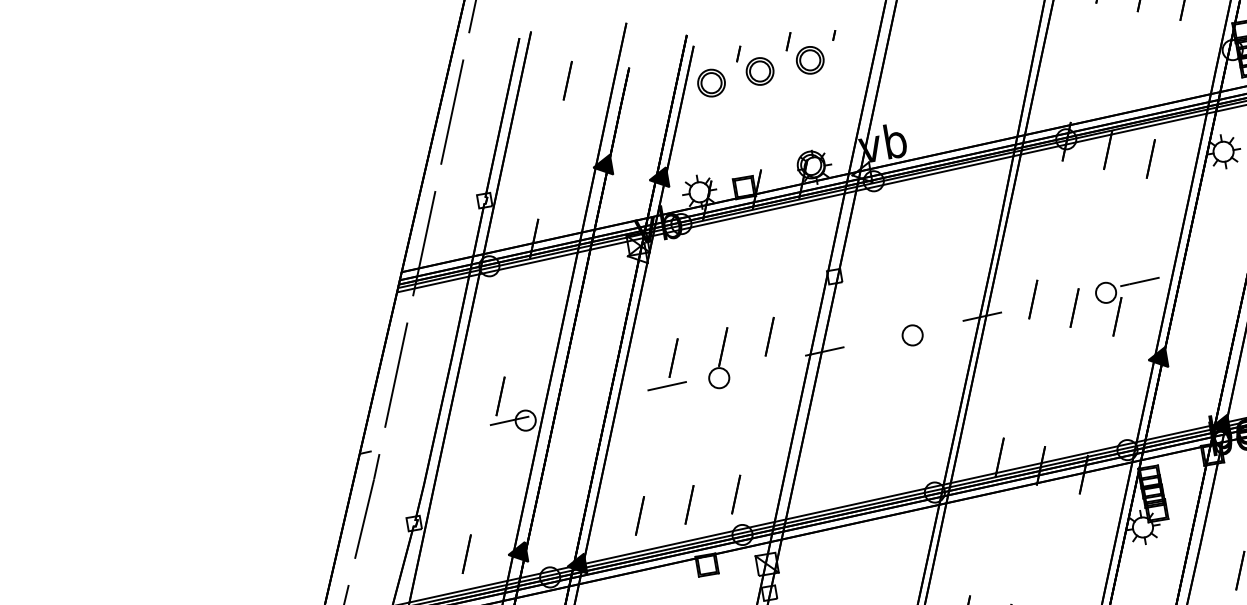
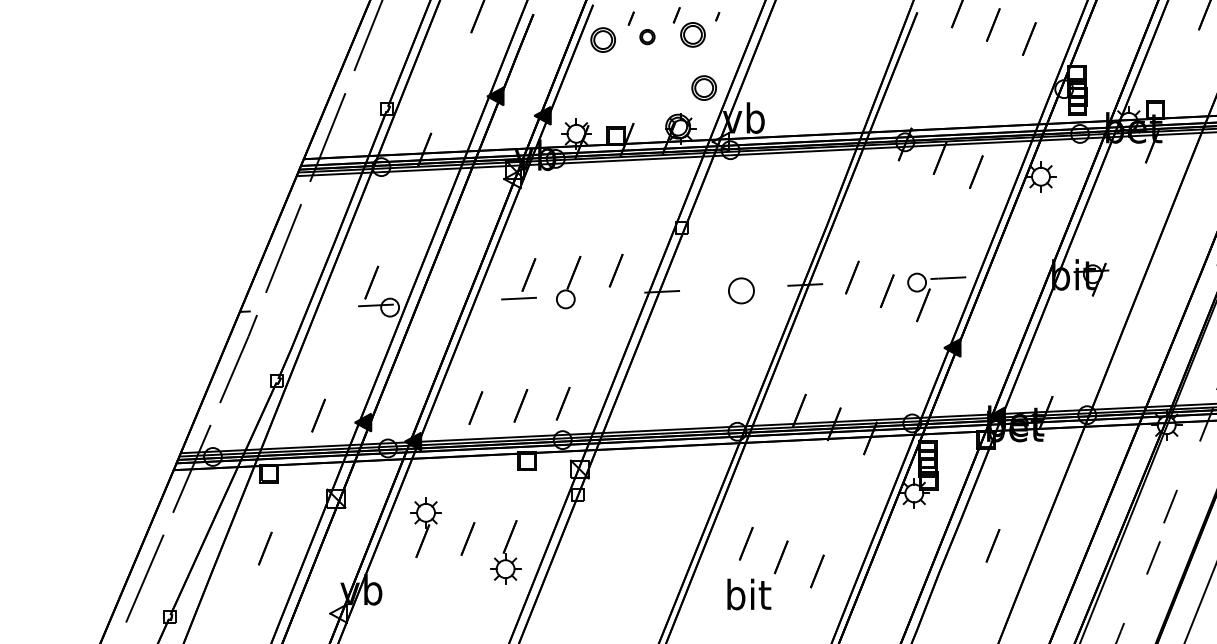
part: (760, 70) -> (647, 36), size x0.6
part: (831, 116) -> (703, 87), added
part: (912, 334) -> (741, 290), size x1.4

